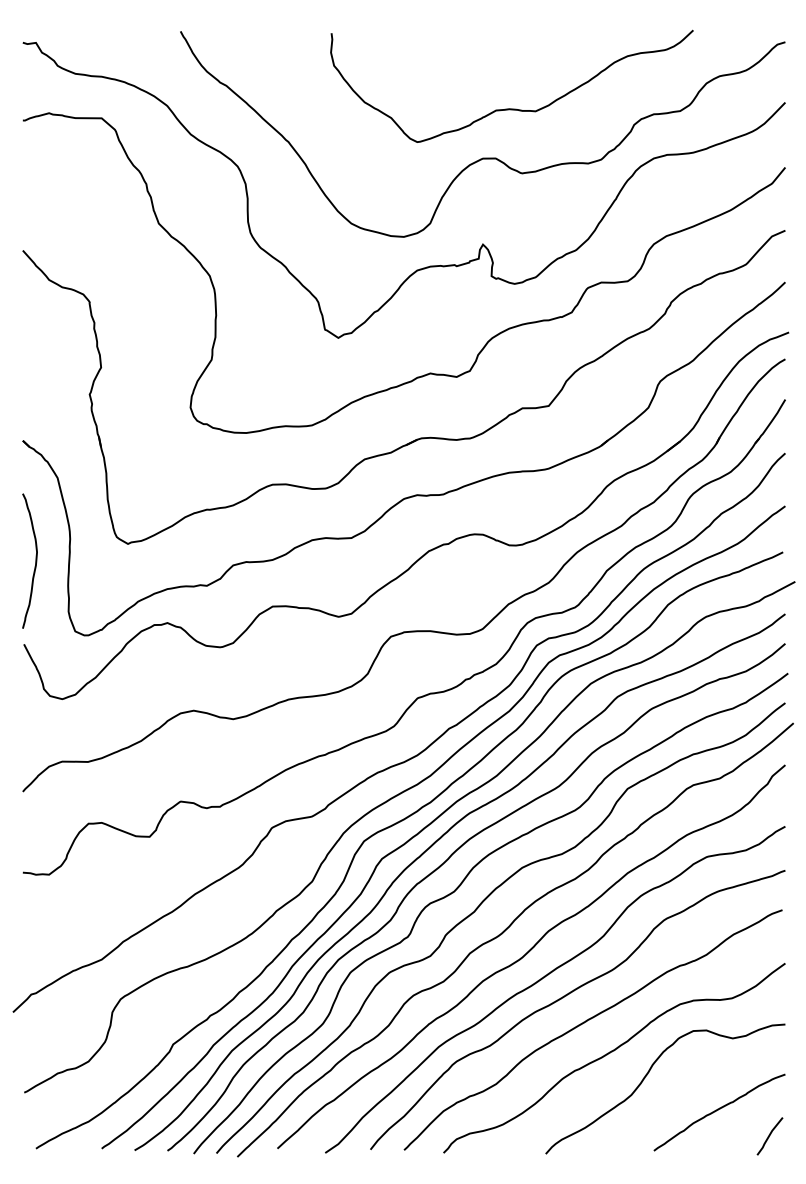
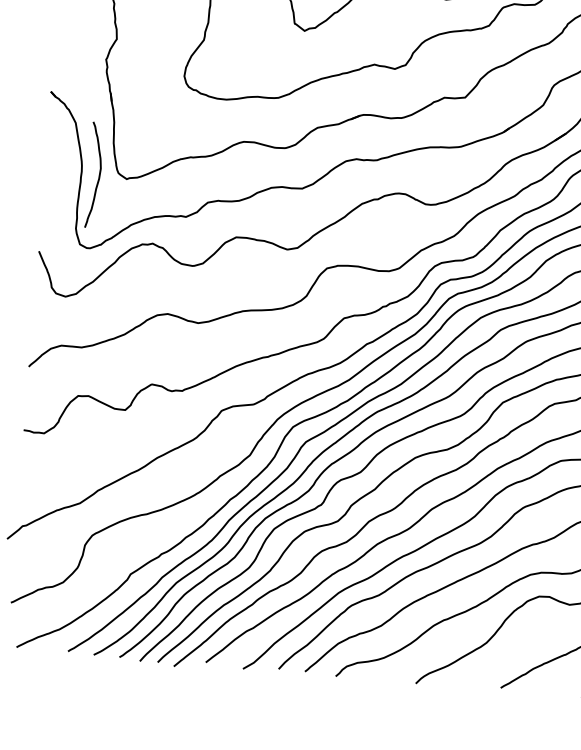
curve: (35, 560) -> (99, 174), moved

